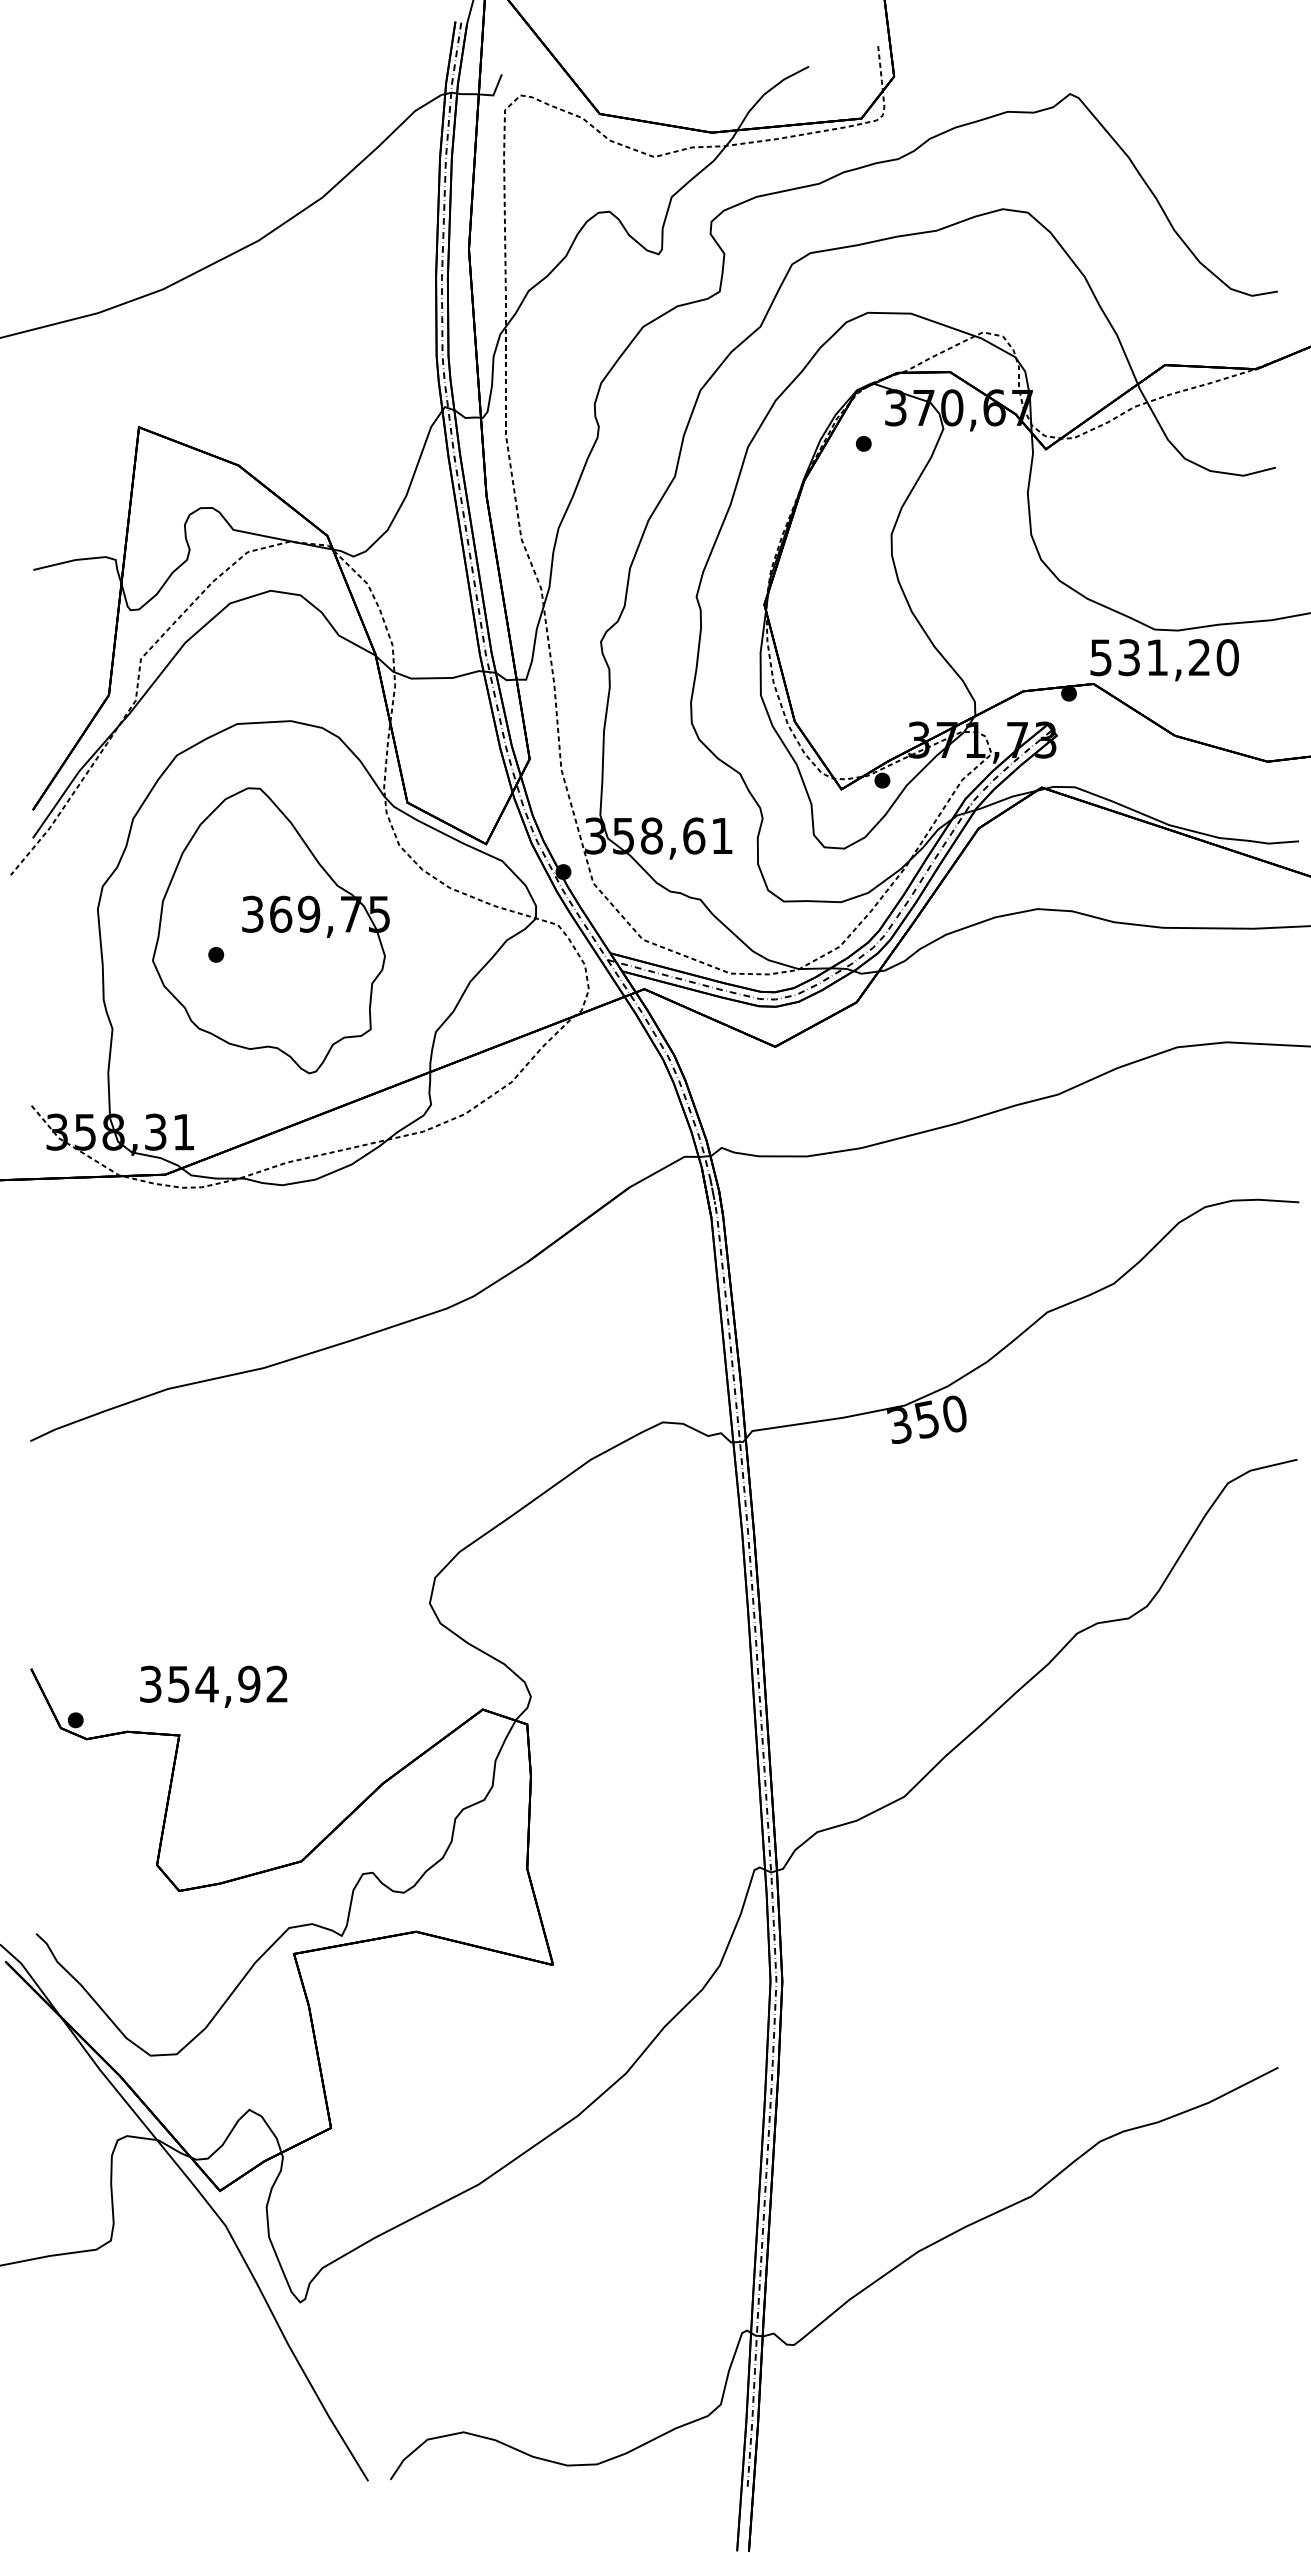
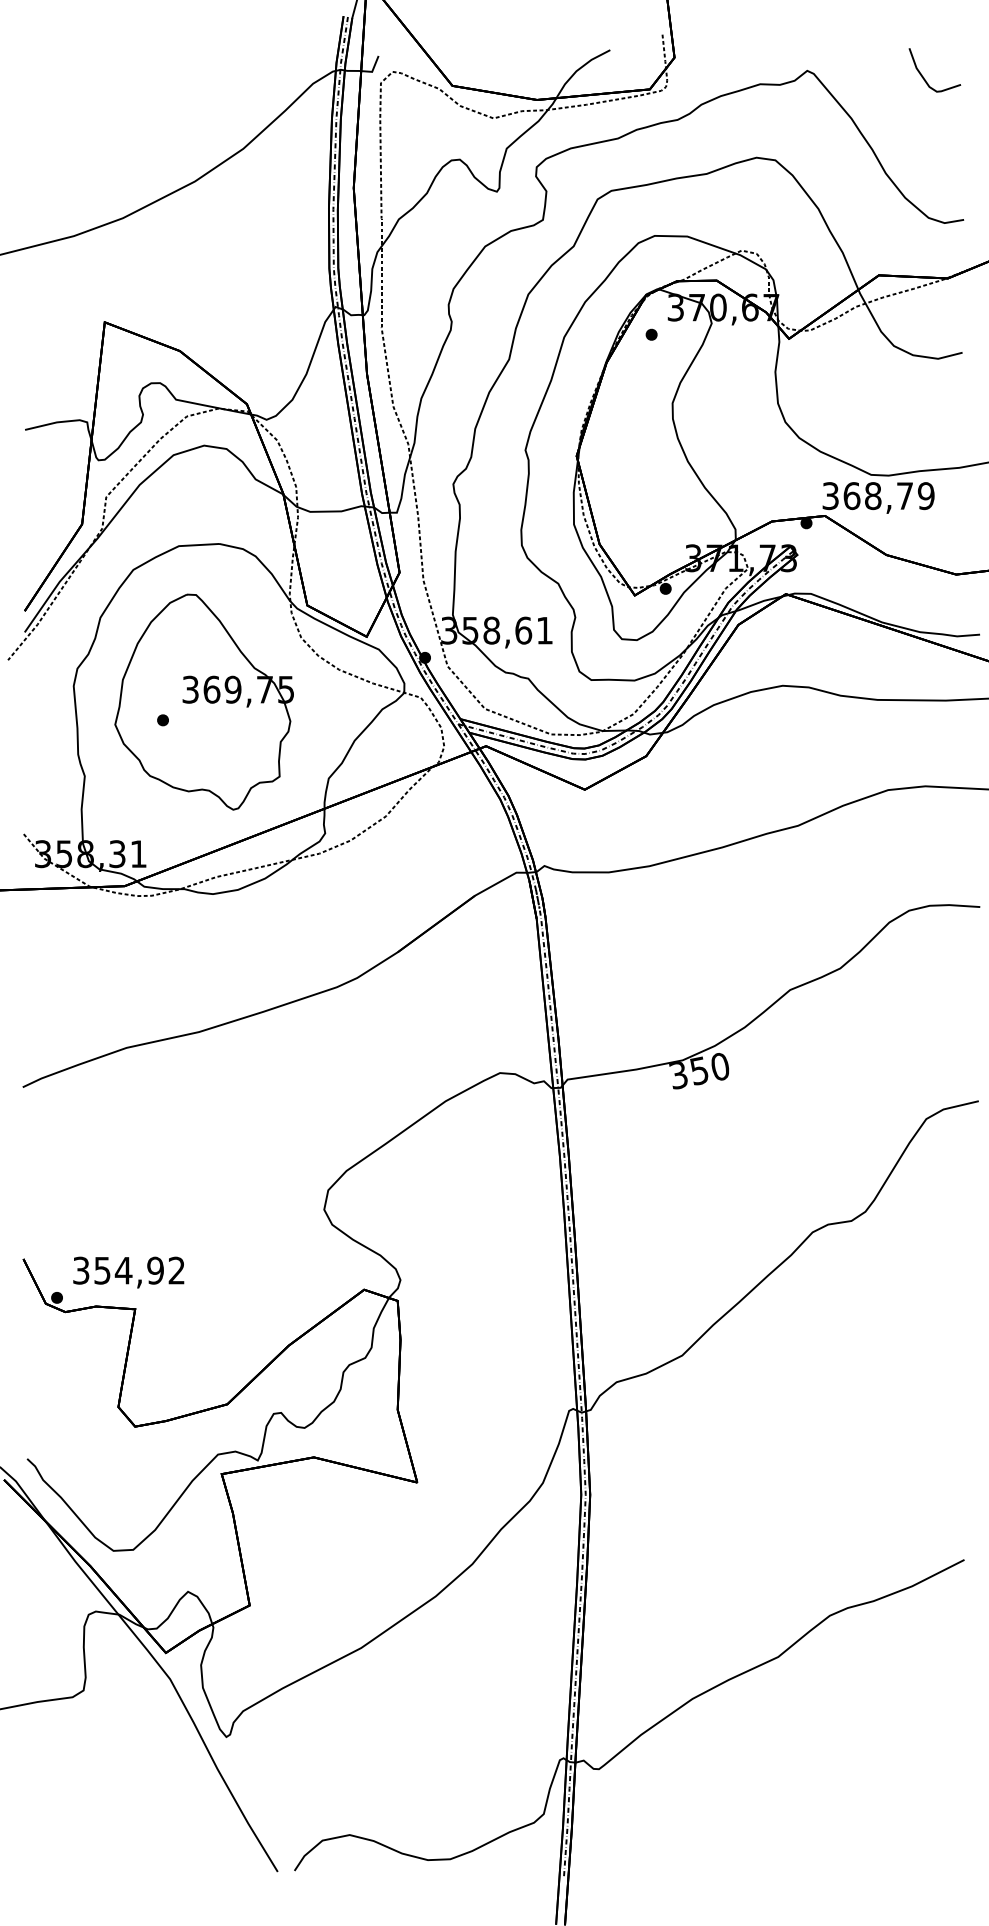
curve: (1224, 102) -> (923, 77), added
text: (1164, 657) -> (878, 495), 531,20 -> 368,79
text: (213, 1686) -> (128, 1272), moved

